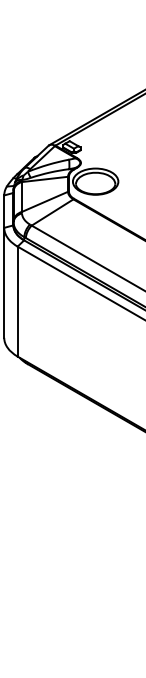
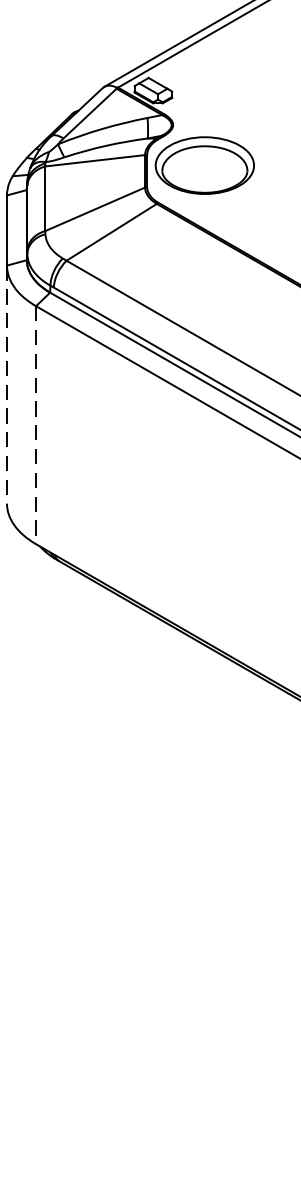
line: (4, 282) -> (7, 383), solid -> dashed
line: (17, 301) -> (35, 424), solid -> dashed

